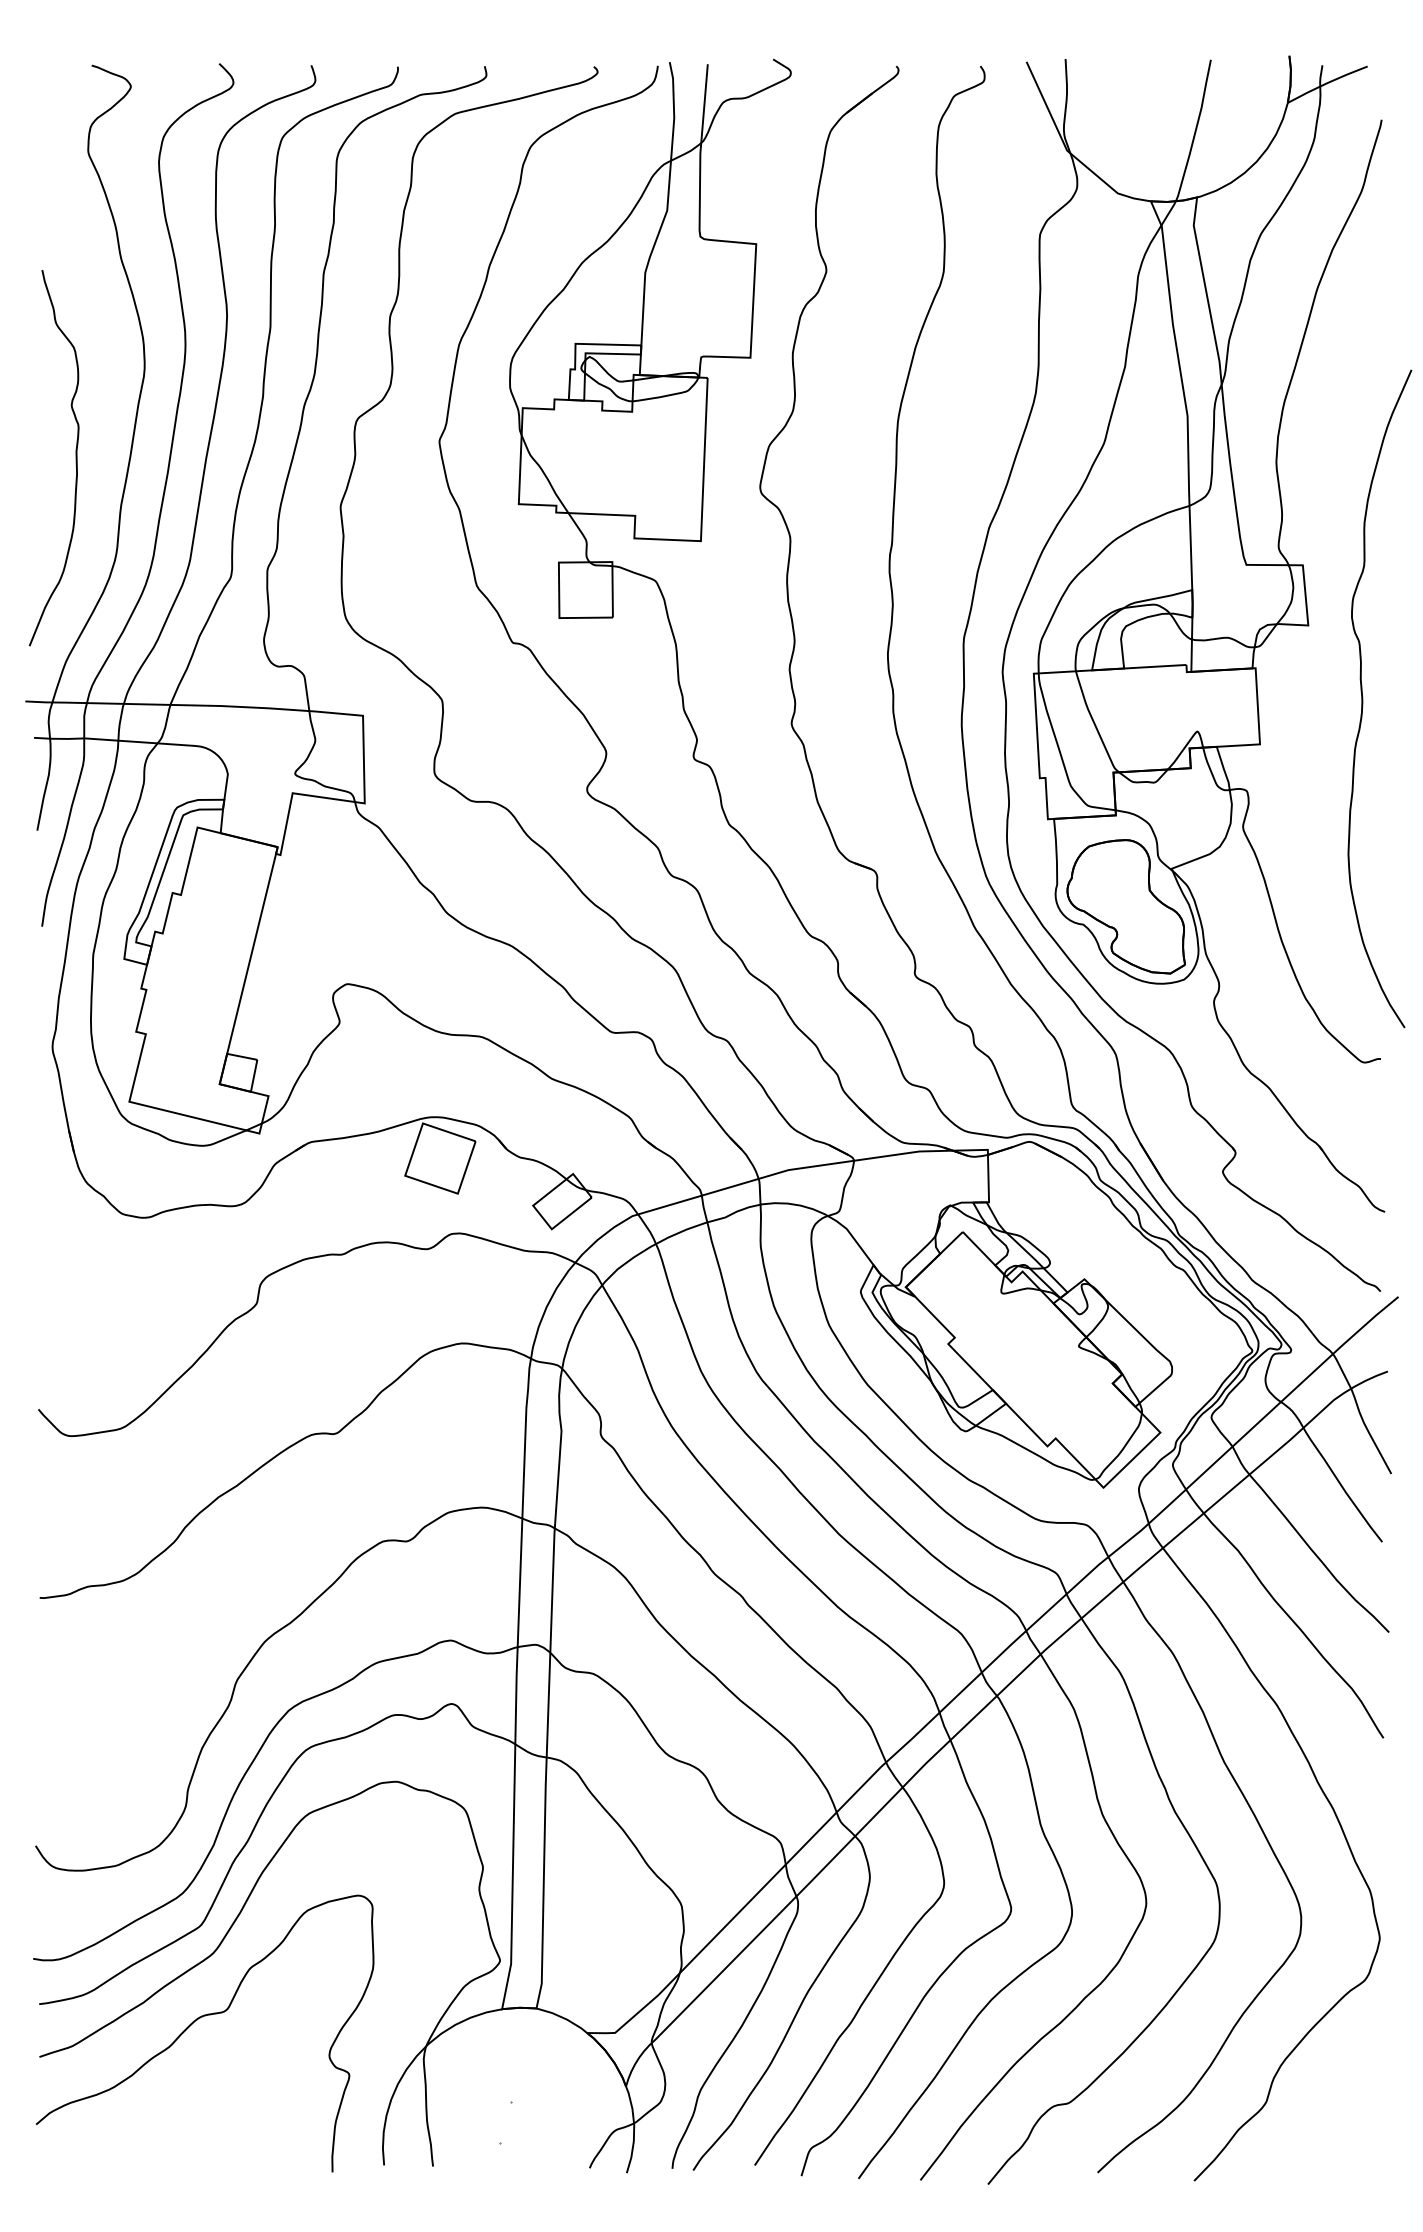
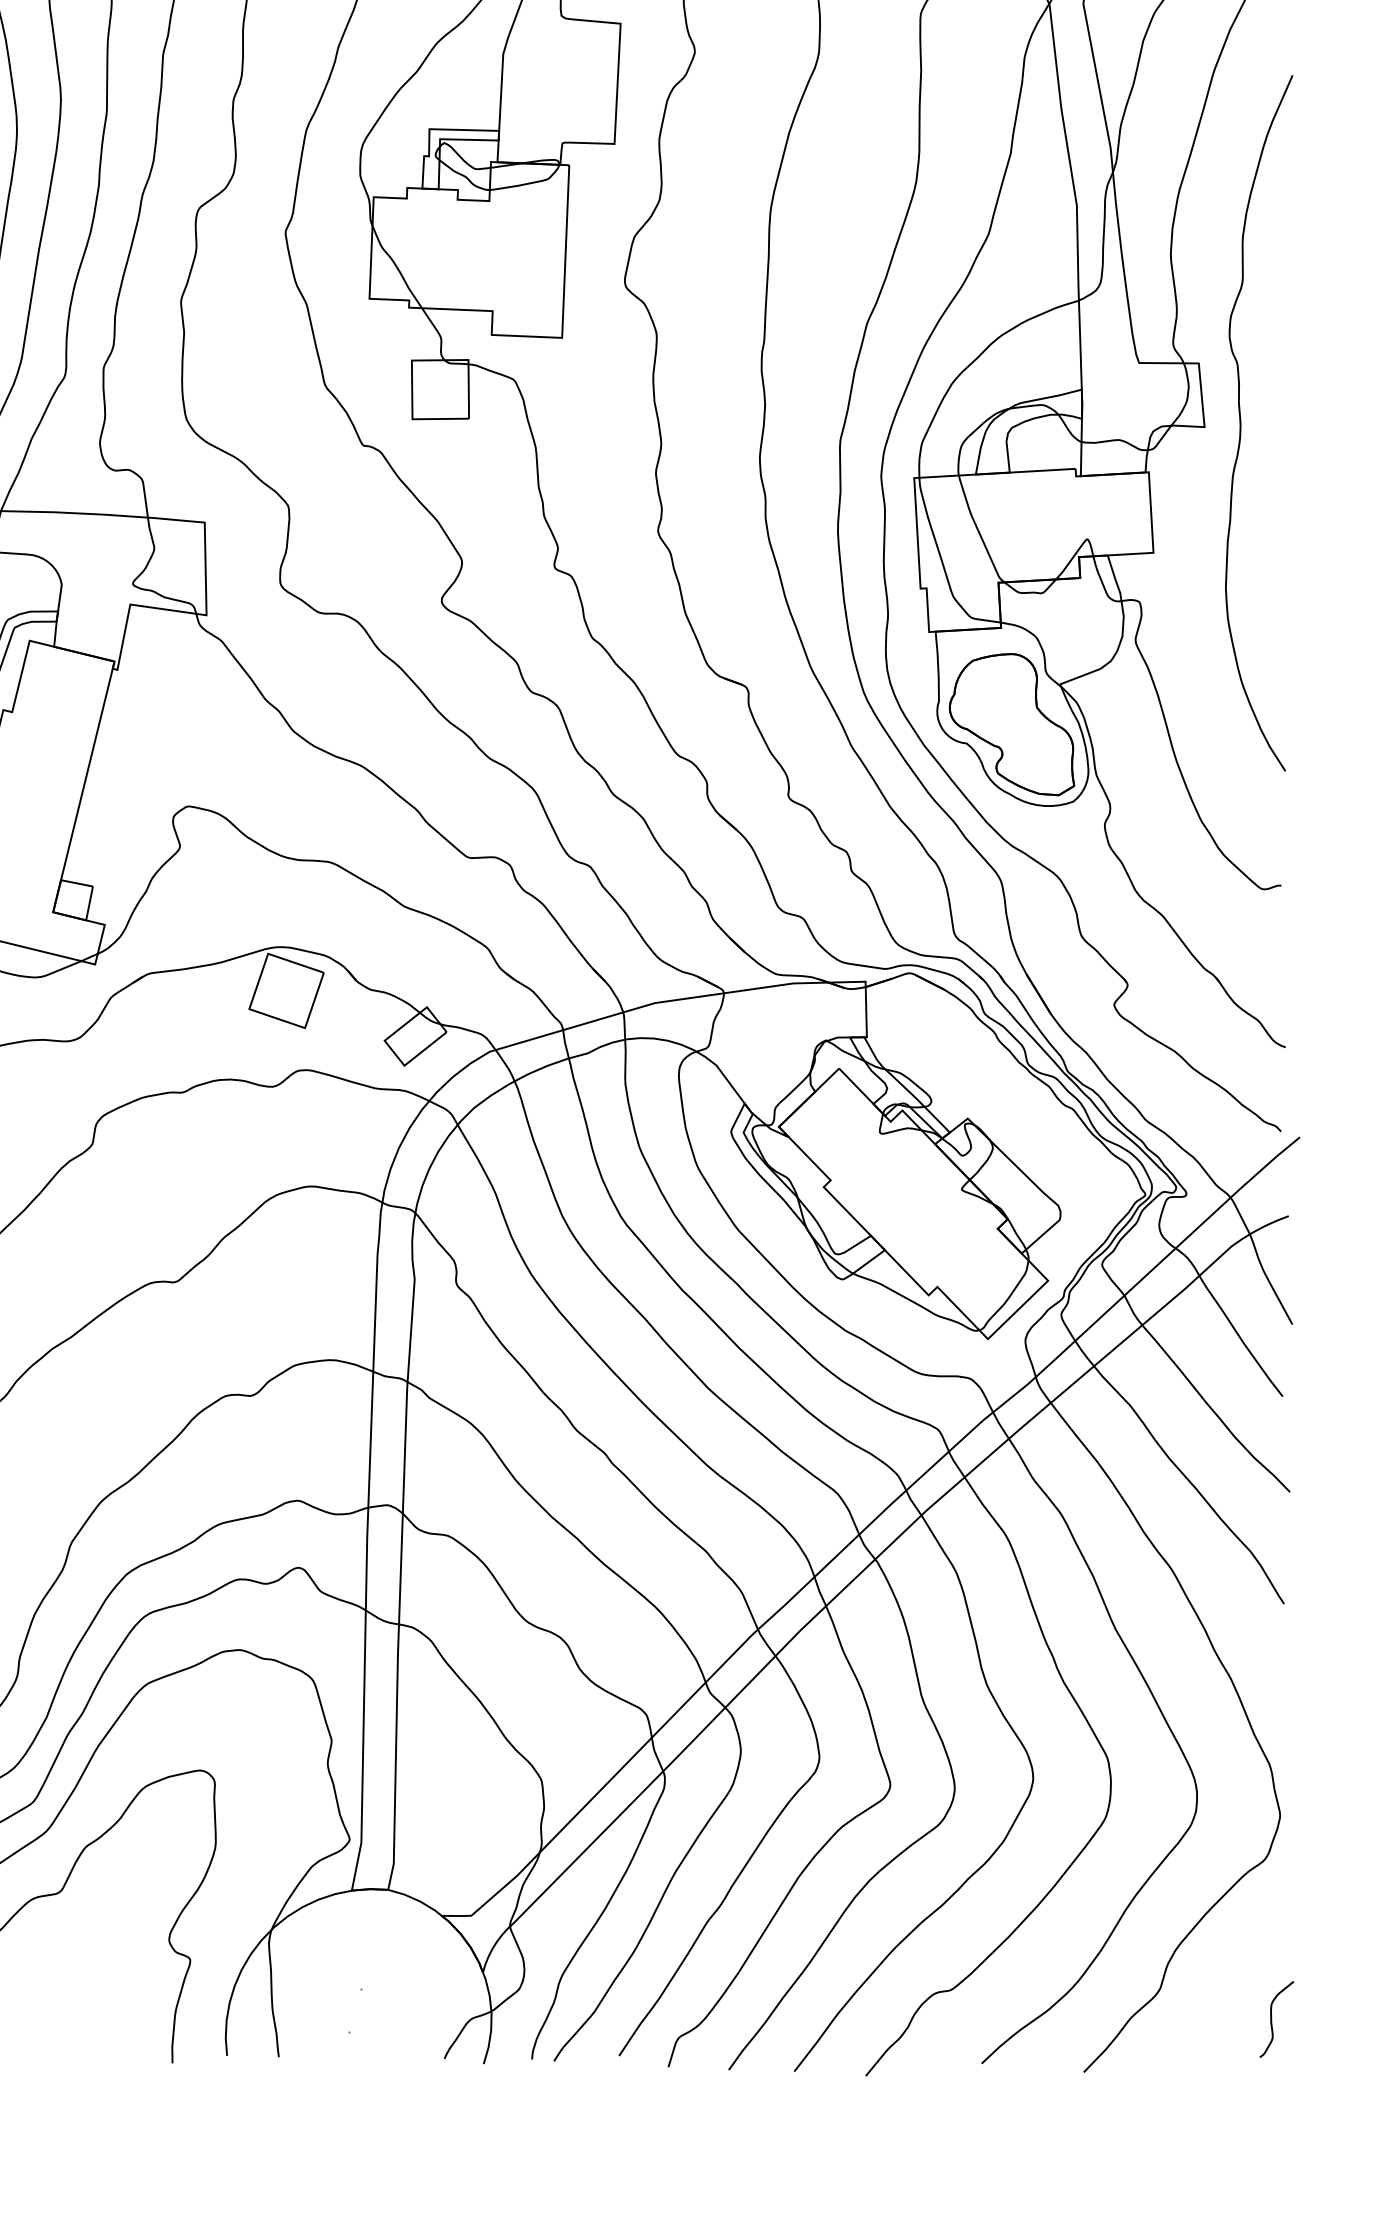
curve: (1363, 698) -> (1241, 422), moved
curve: (1372, 2130) -> (1272, 2018), added

